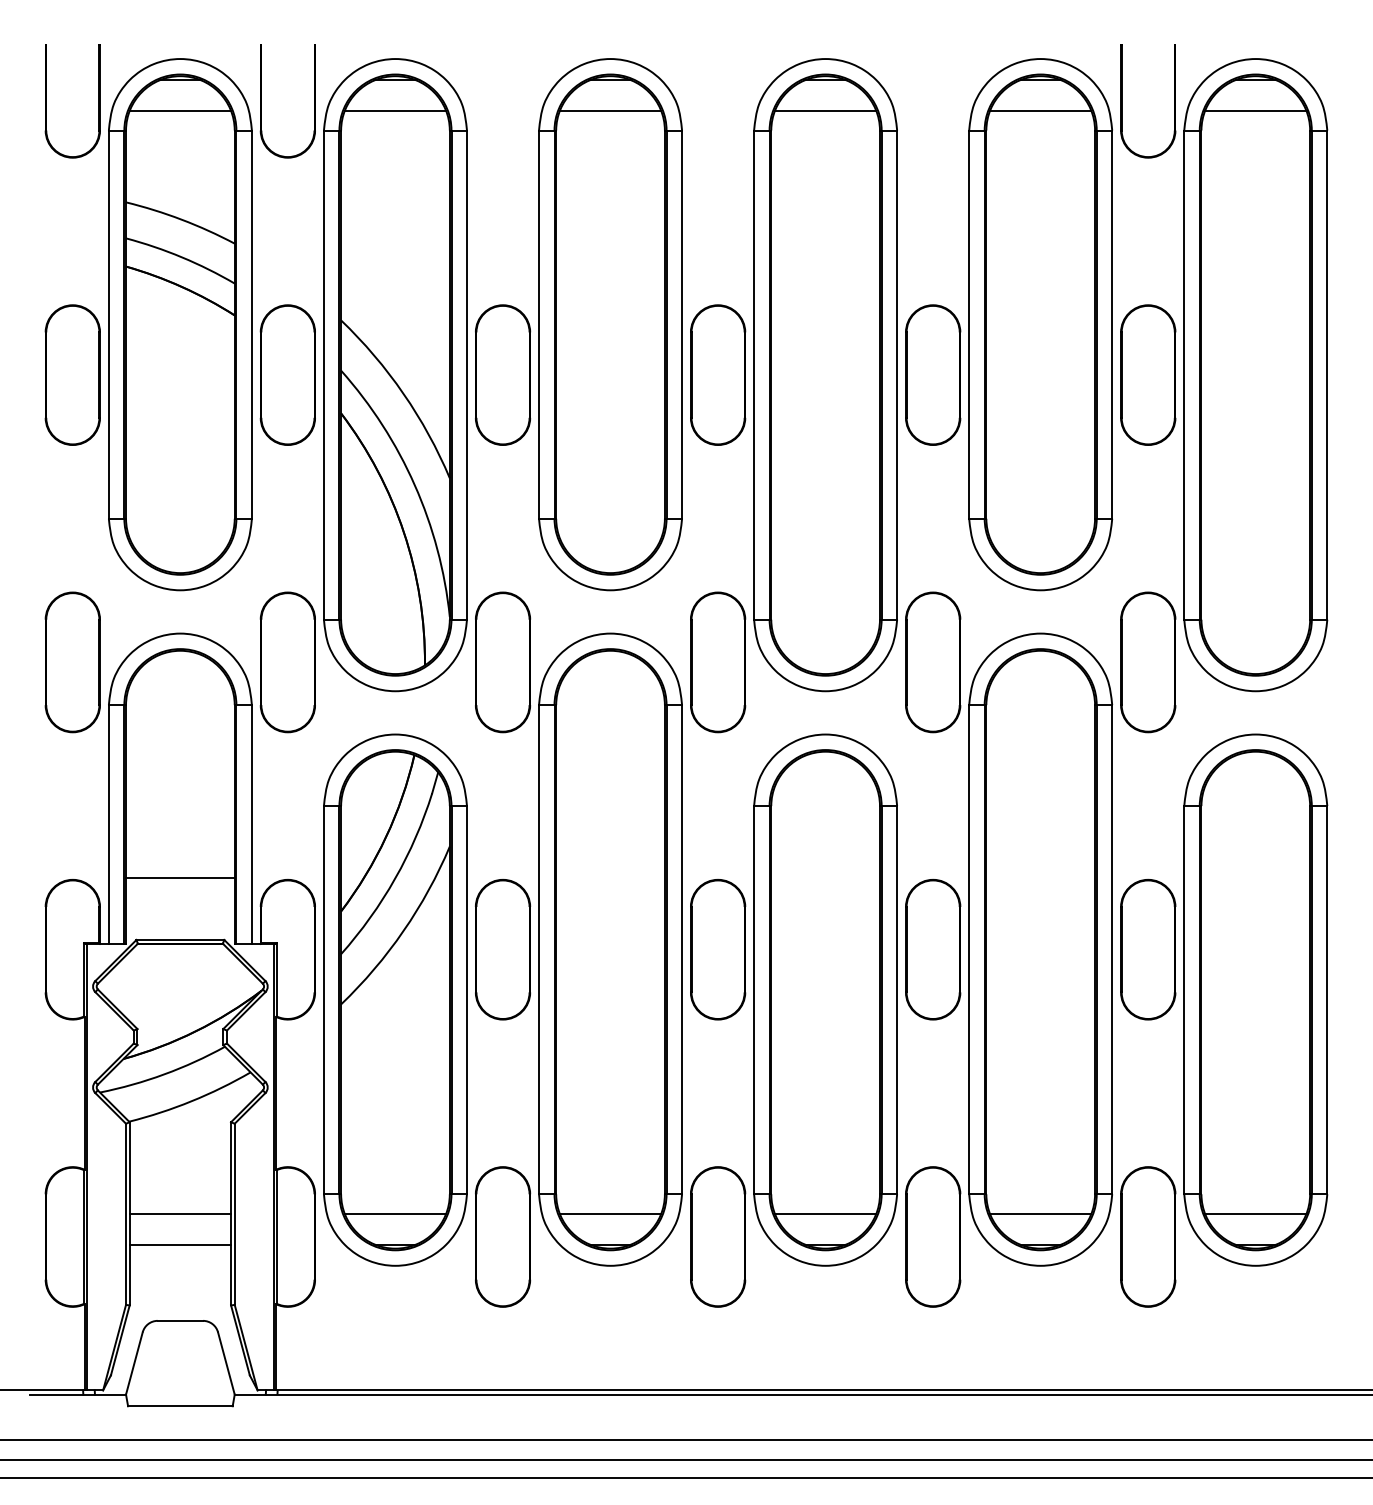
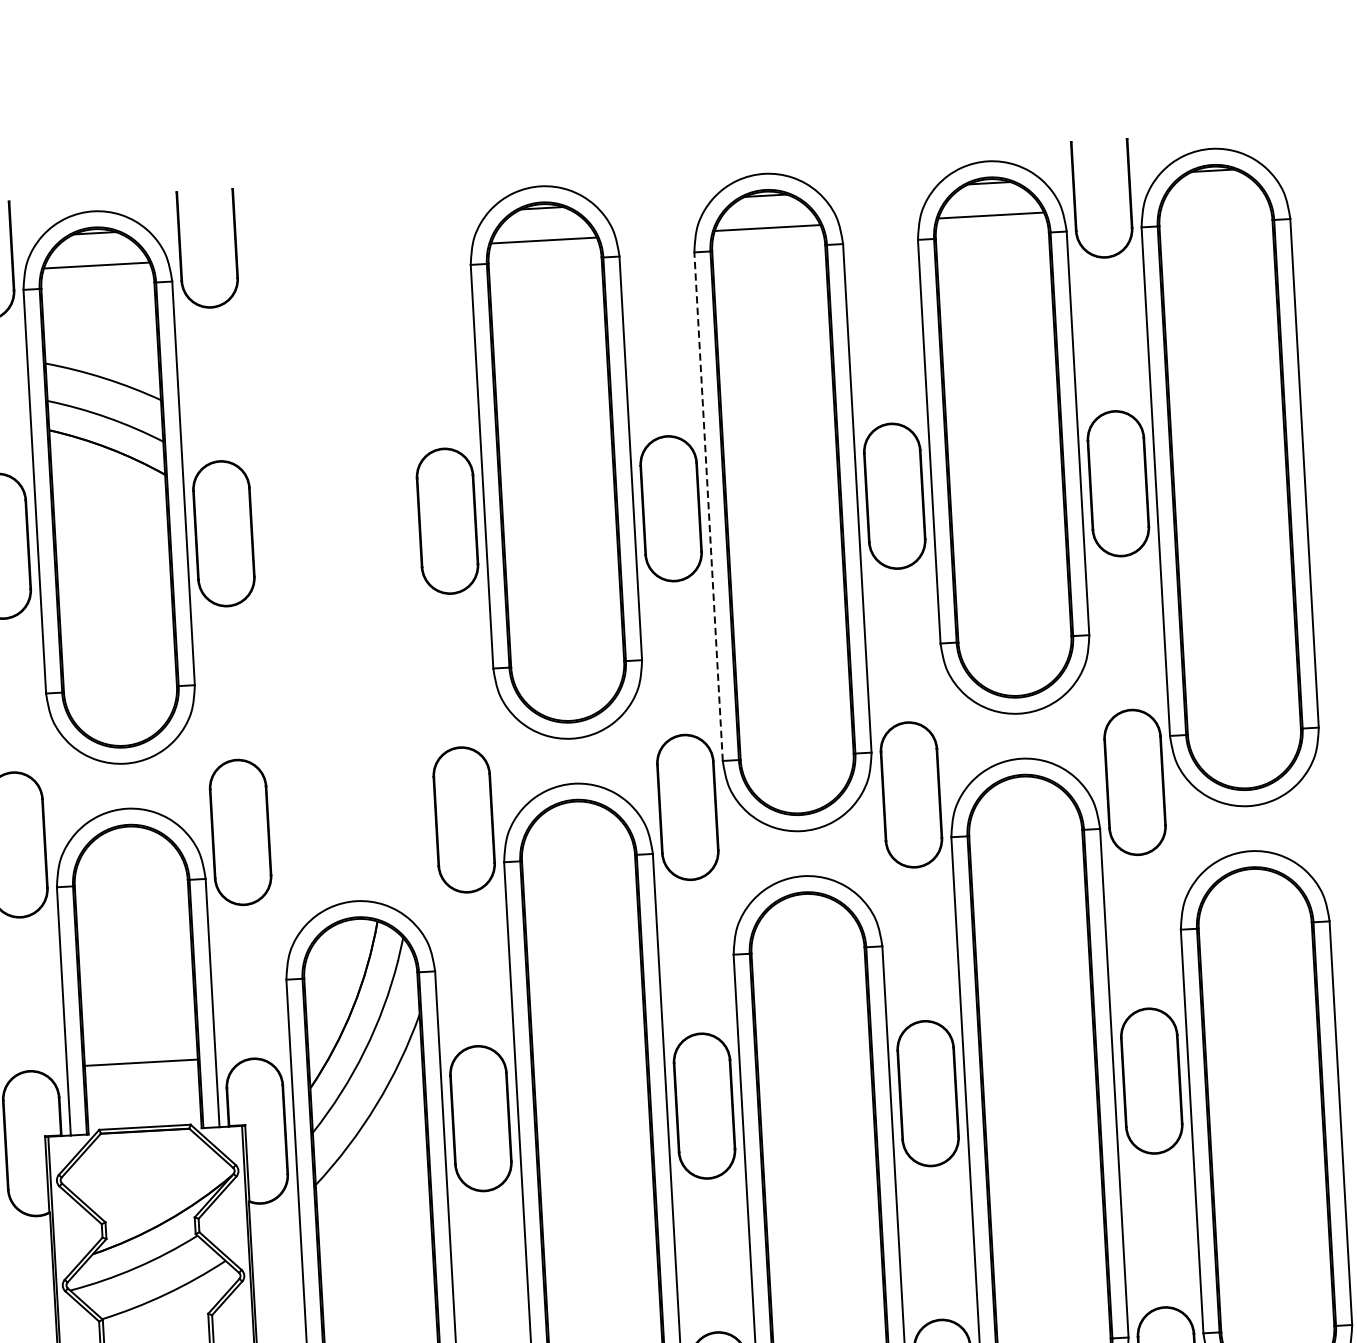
line: (1255, 111) -> (1214, 203), removed
part: (395, 375) -> (335, 527), removed
line: (754, 375) -> (709, 507), solid -> dashed

